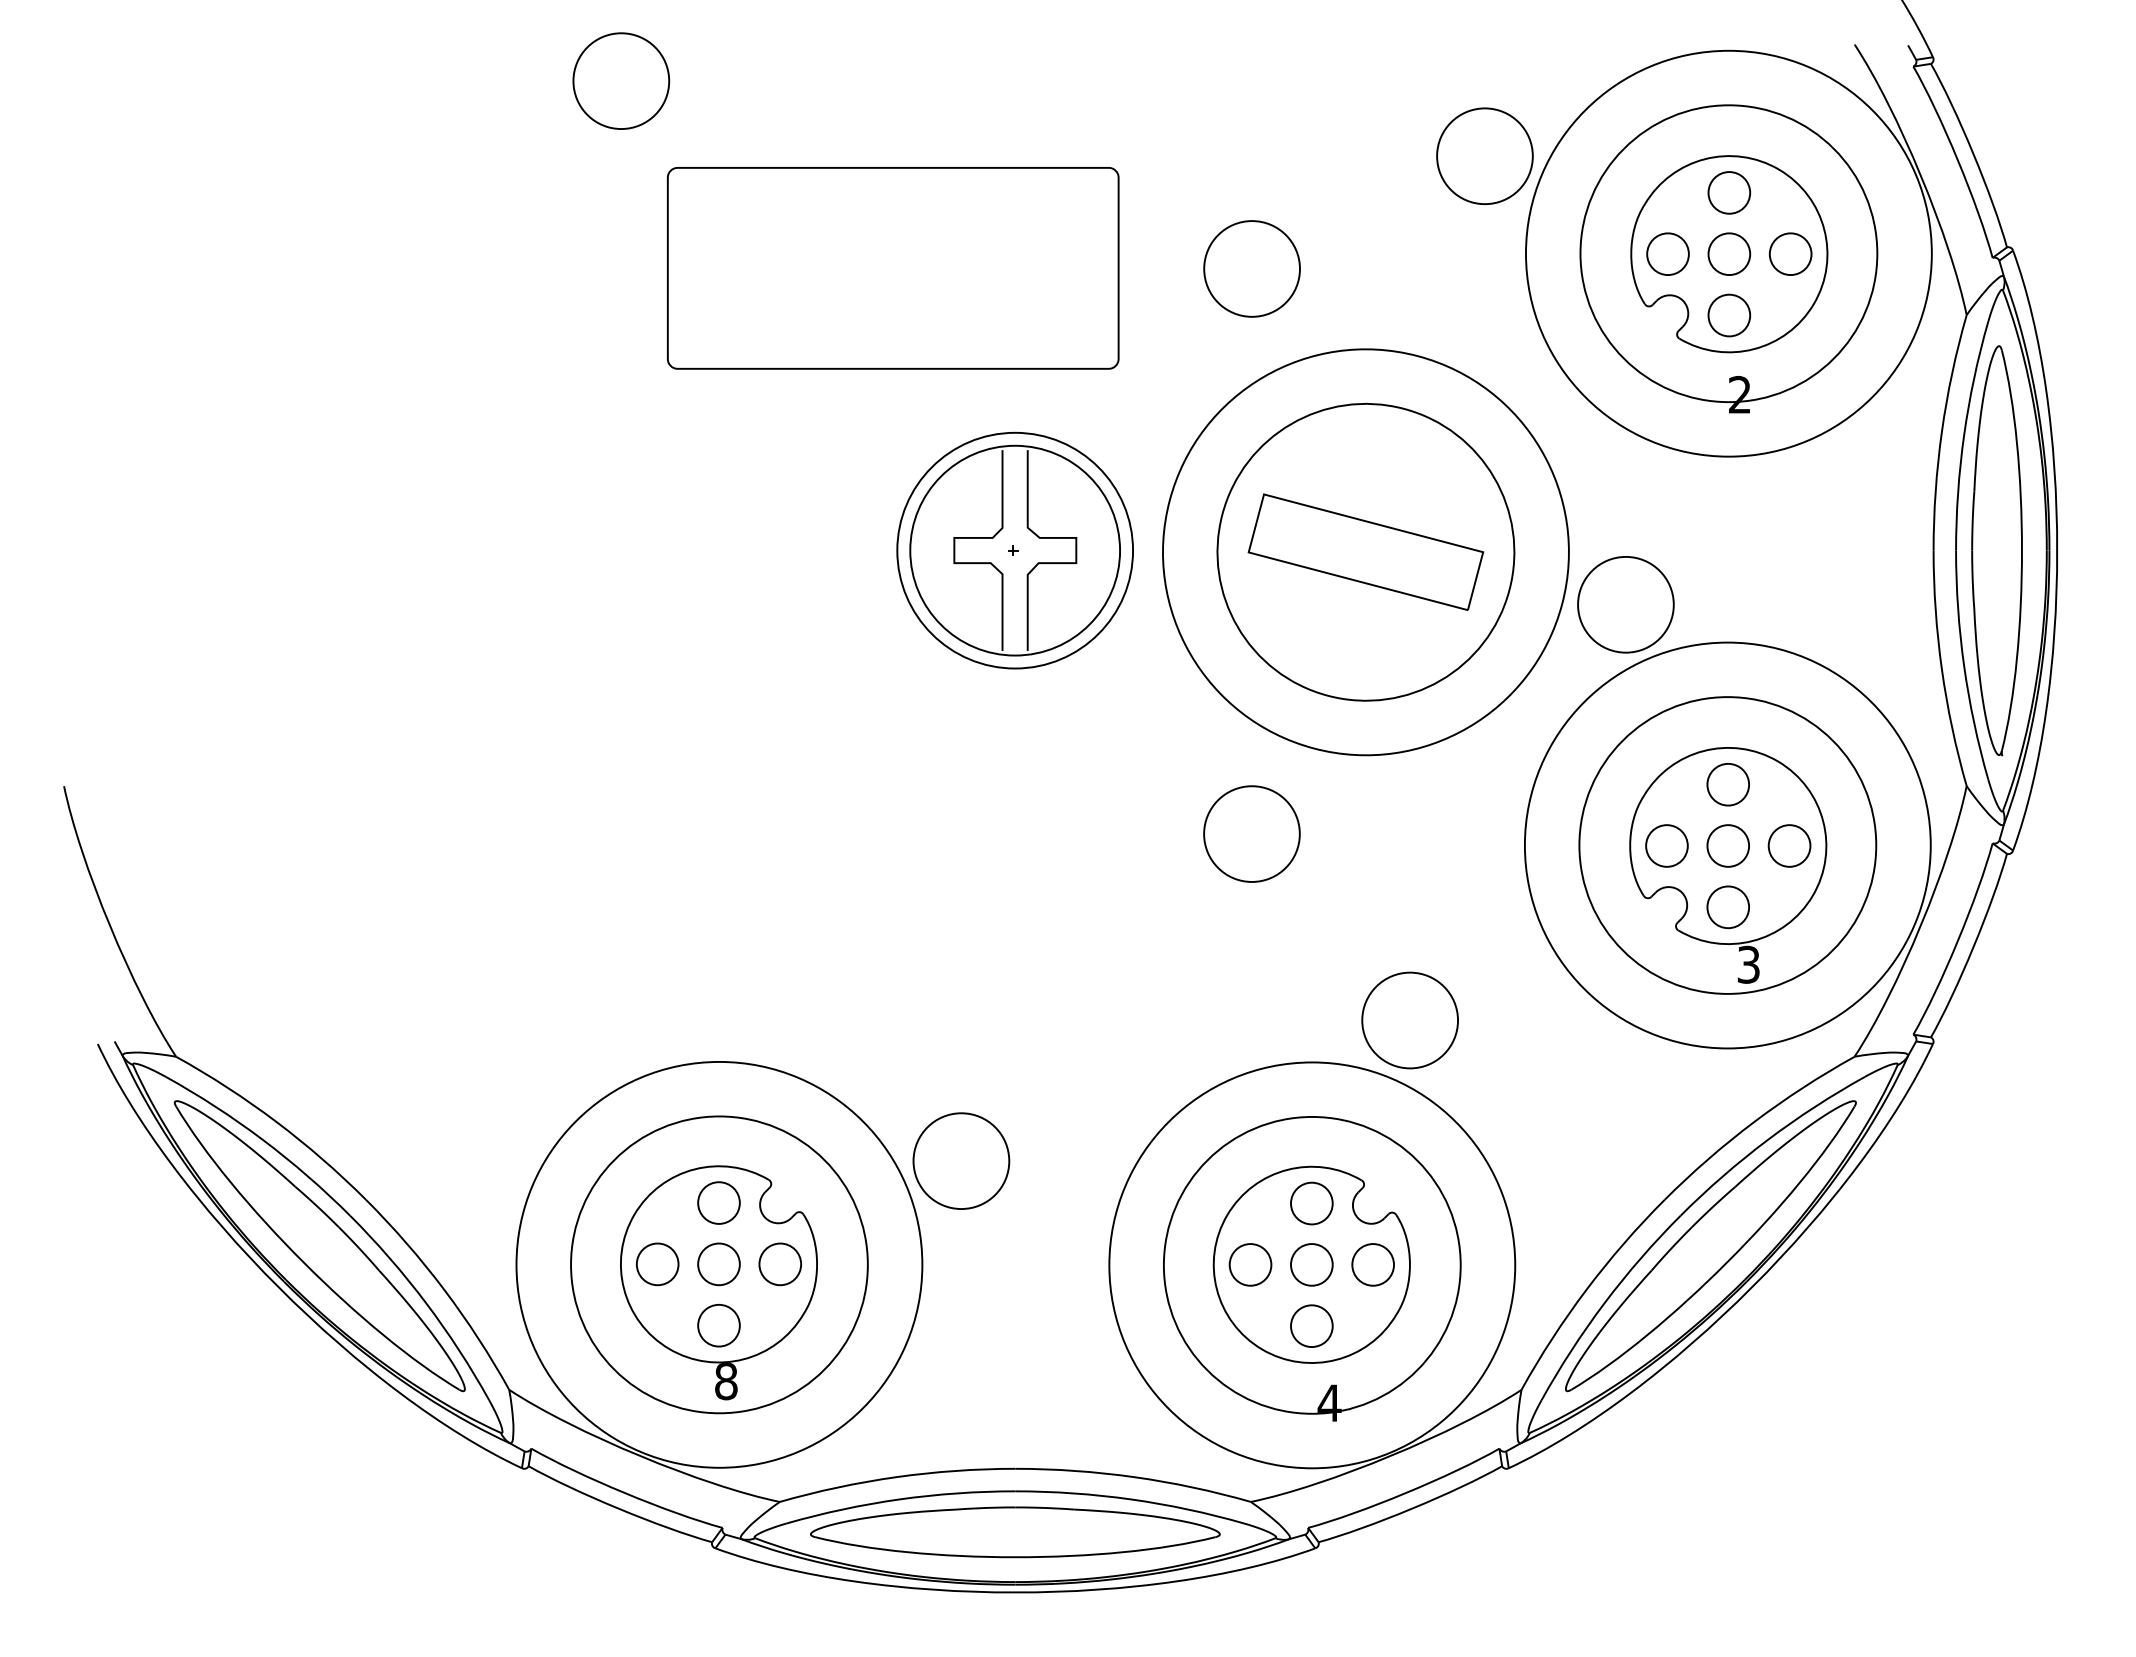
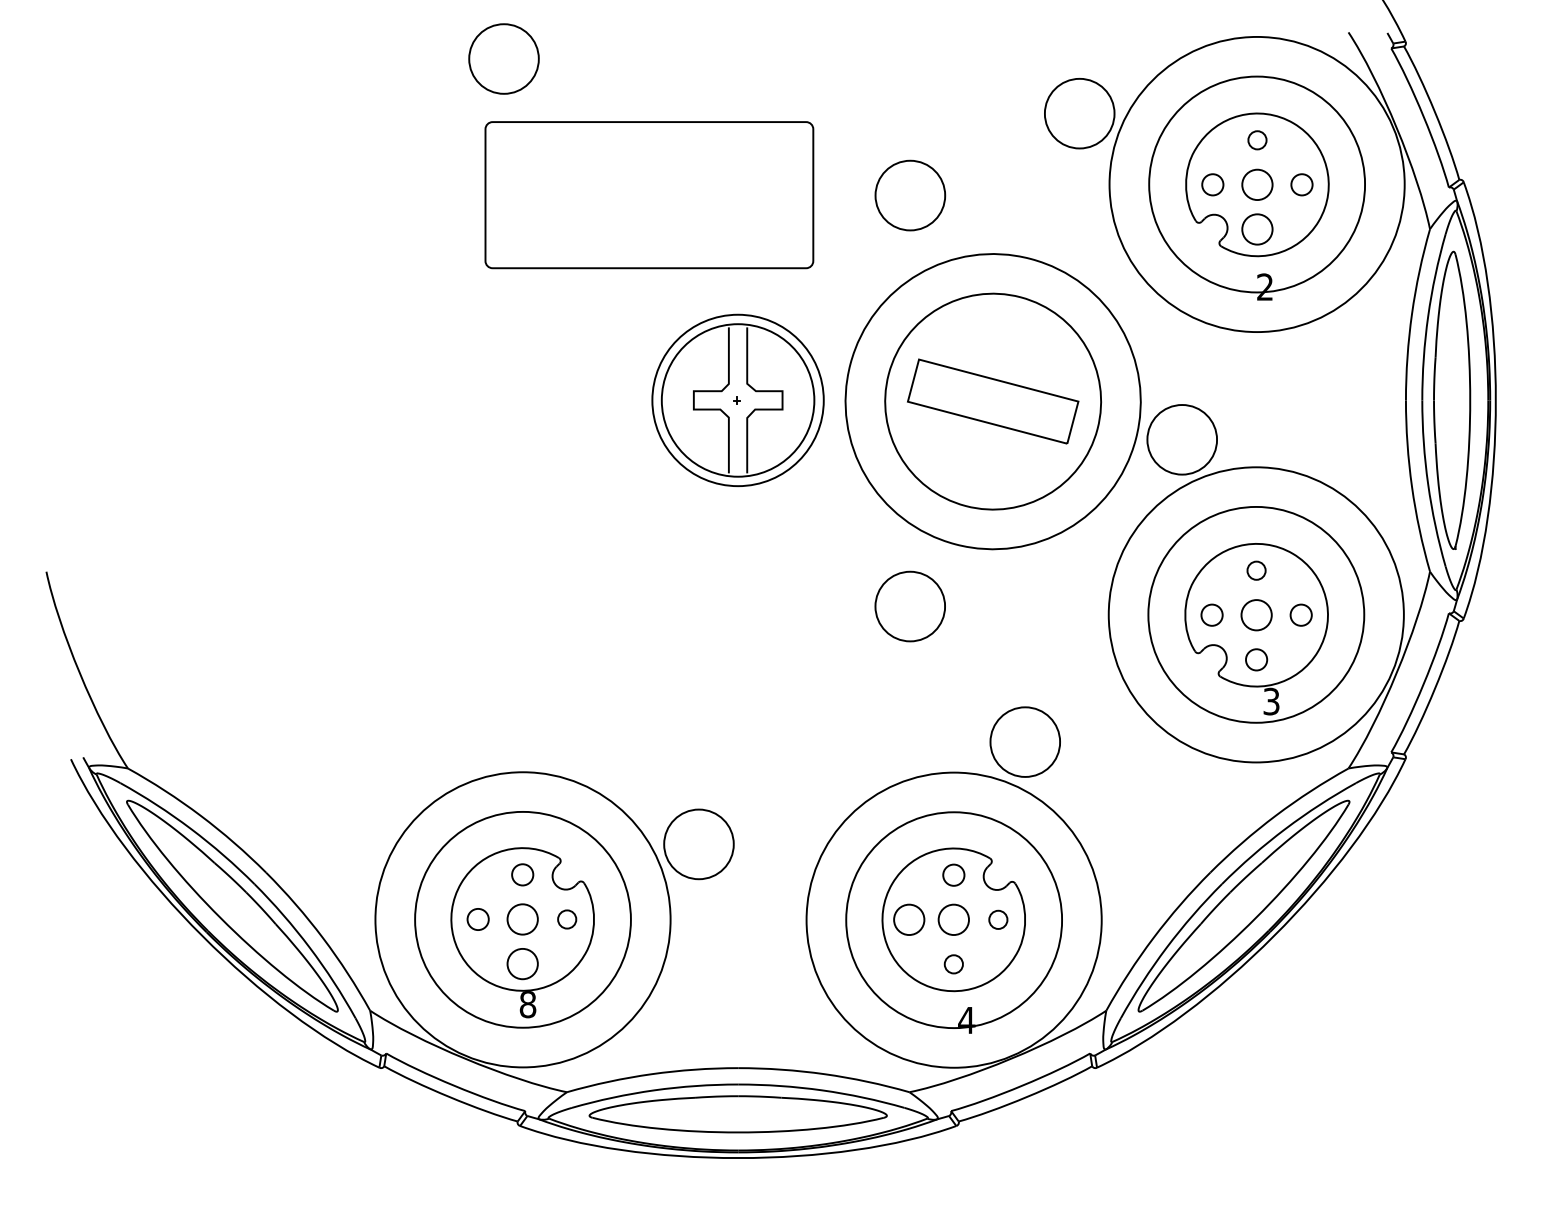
part: (621, 80) -> (504, 58), moved
part: (1729, 192) -> (1257, 140), size x0.6
part: (1667, 253) -> (1212, 184), size x0.7
part: (1790, 253) -> (1301, 184), size x0.7
part: (1727, 784) -> (1256, 570), size x0.6
part: (1666, 845) -> (1211, 614), size x0.7
part: (1789, 845) -> (1301, 614), size x0.7
part: (1727, 907) -> (1256, 659), size x0.7
part: (718, 1202) -> (522, 874), size x0.7
part: (1311, 1203) -> (953, 875), size x0.7
part: (657, 1264) -> (477, 919), size x0.7
part: (779, 1264) -> (566, 919), size x0.6
part: (1372, 1264) -> (997, 919), size x0.6
part: (1311, 1325) -> (953, 963), size x0.6

